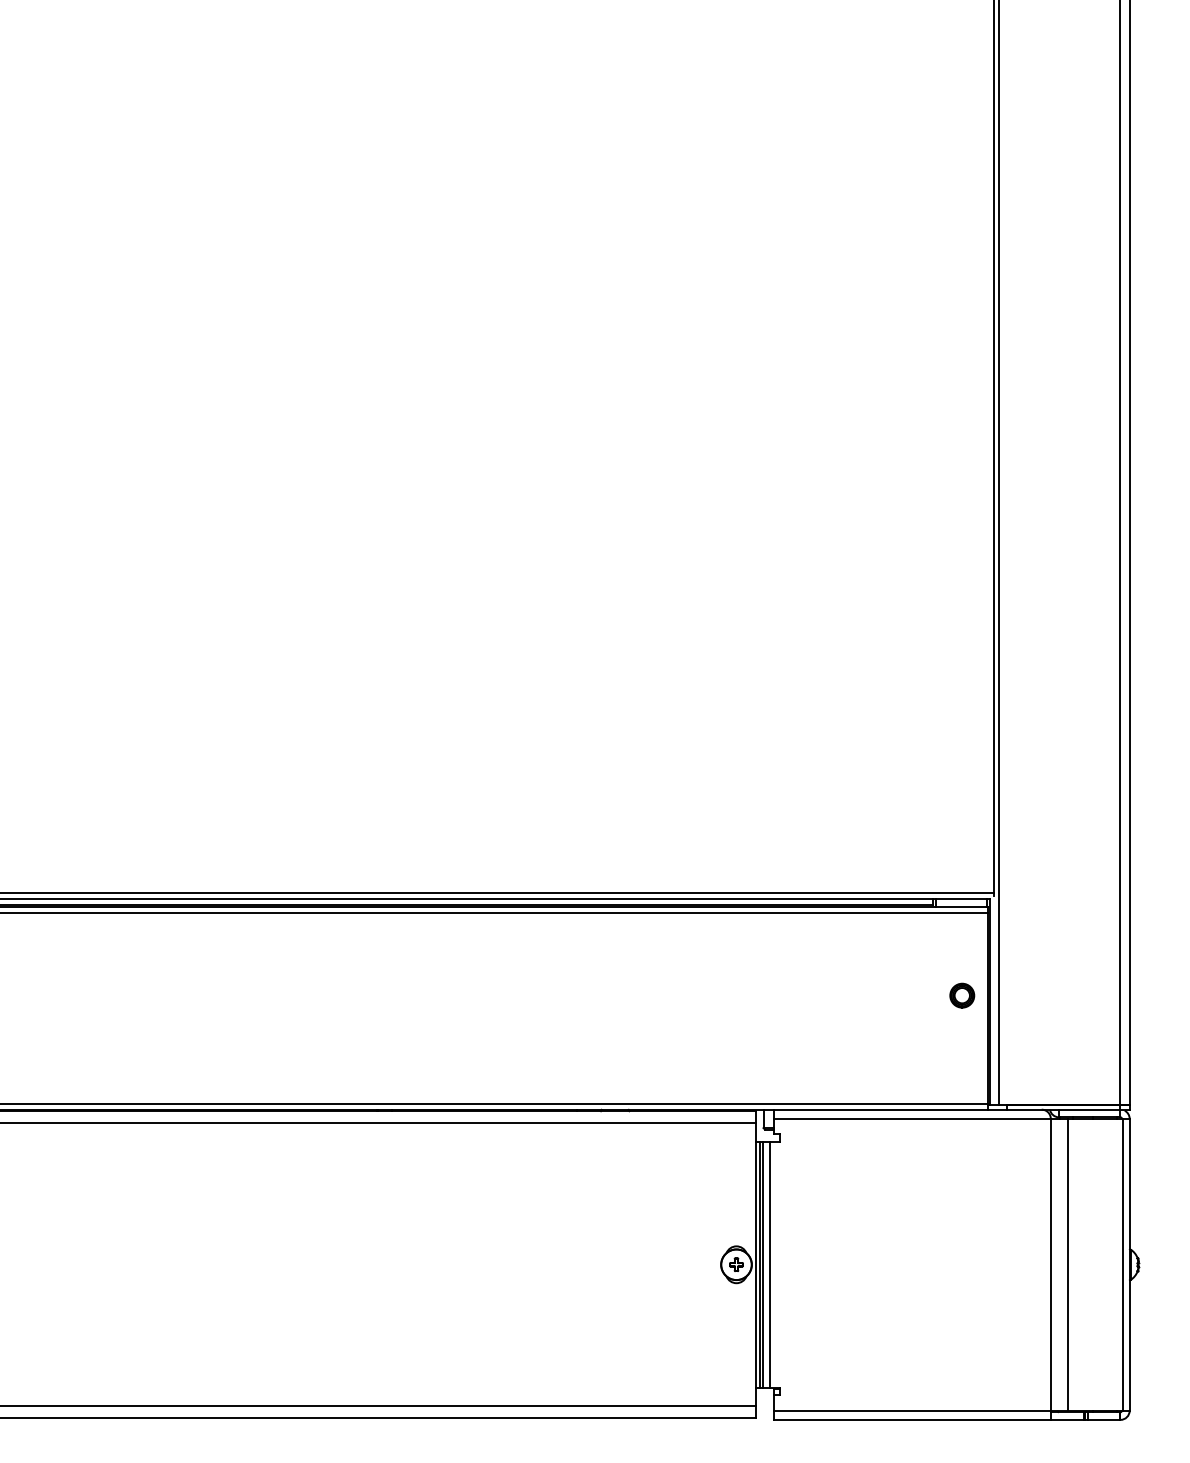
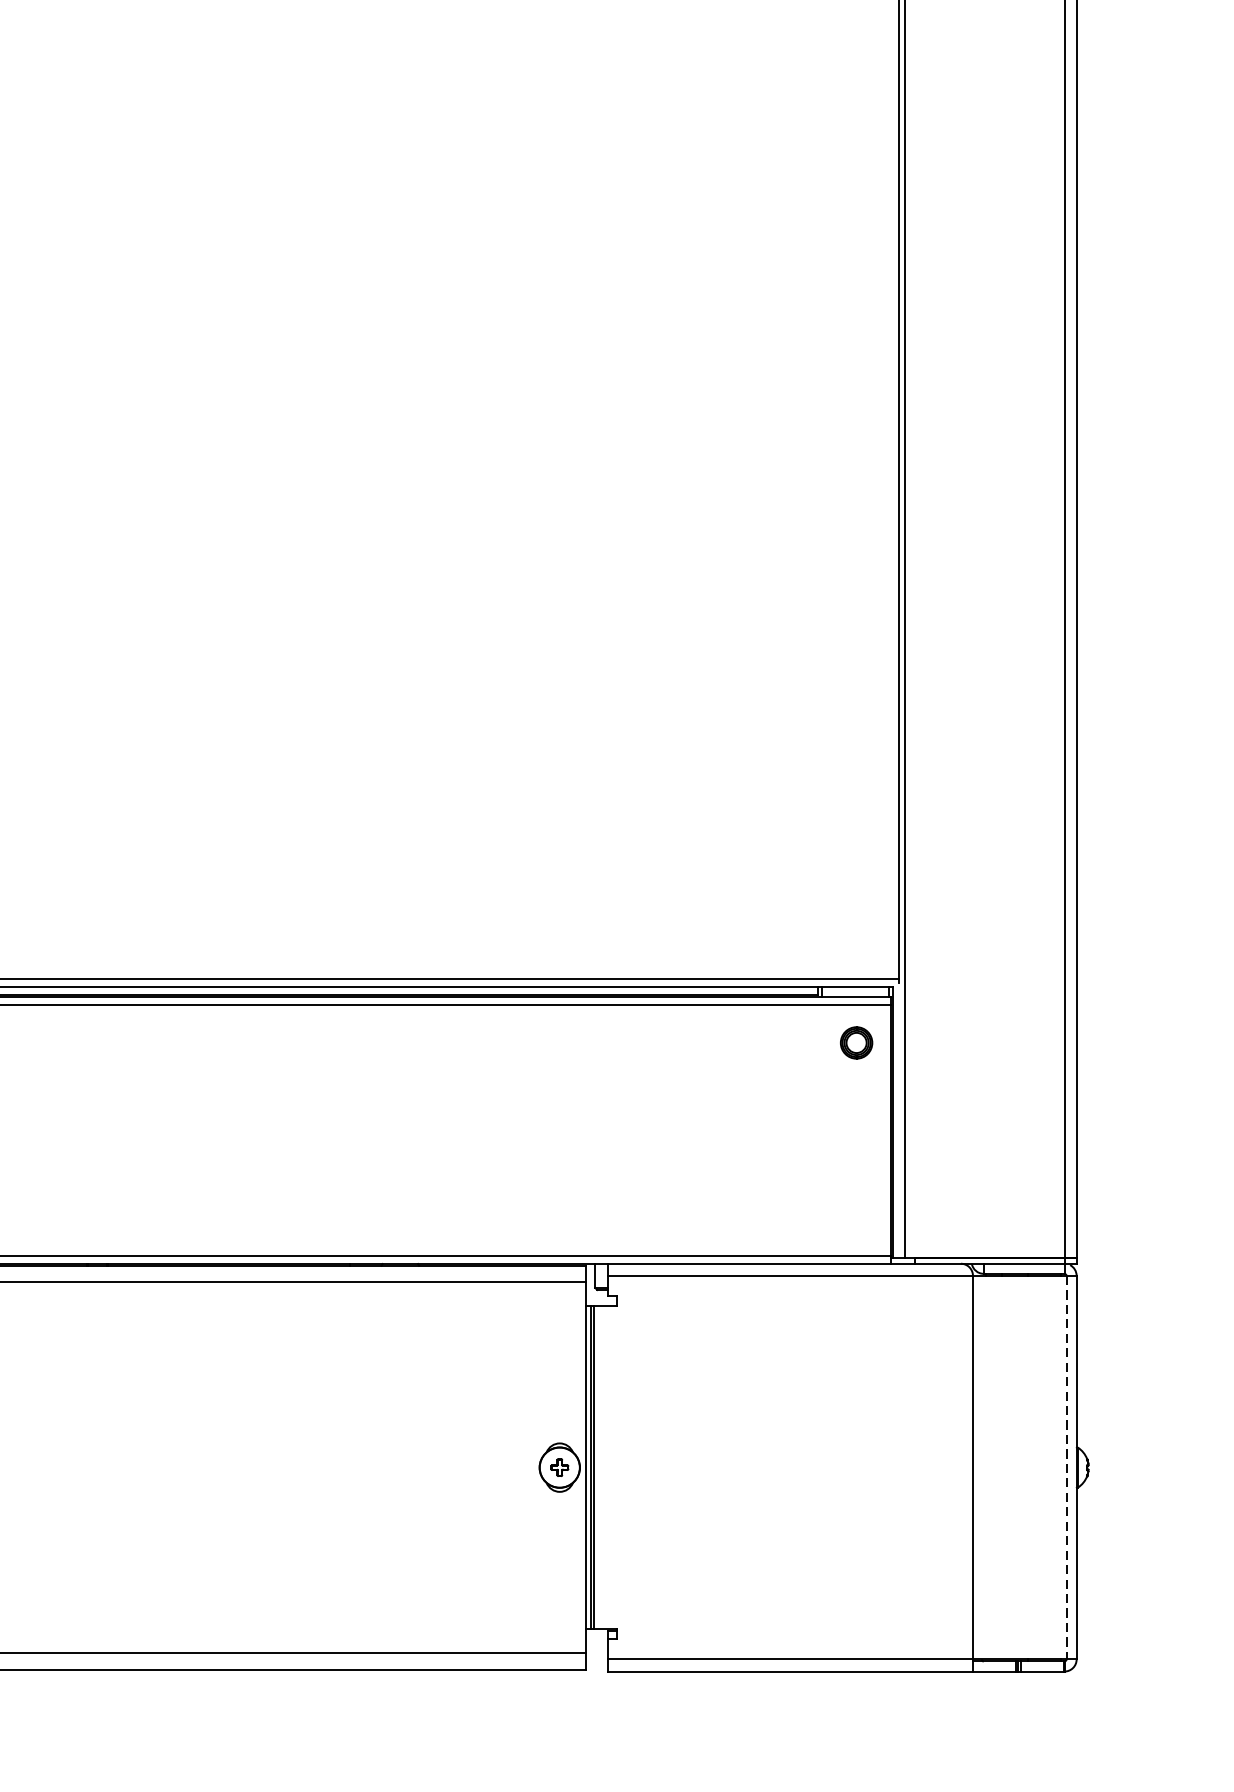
part: (962, 995) -> (856, 1042), moved
line: (770, 1264) -> (604, 1467), removed
line: (1068, 1264) -> (996, 1467), removed
line: (1122, 1264) -> (1067, 1467), solid -> dashed

